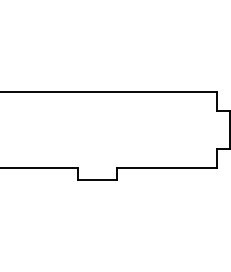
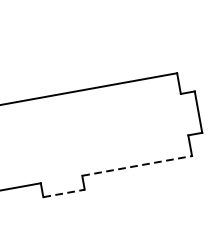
line: (167, 167) -> (137, 165), solid -> dashed
line: (97, 180) -> (64, 193), solid -> dashed

